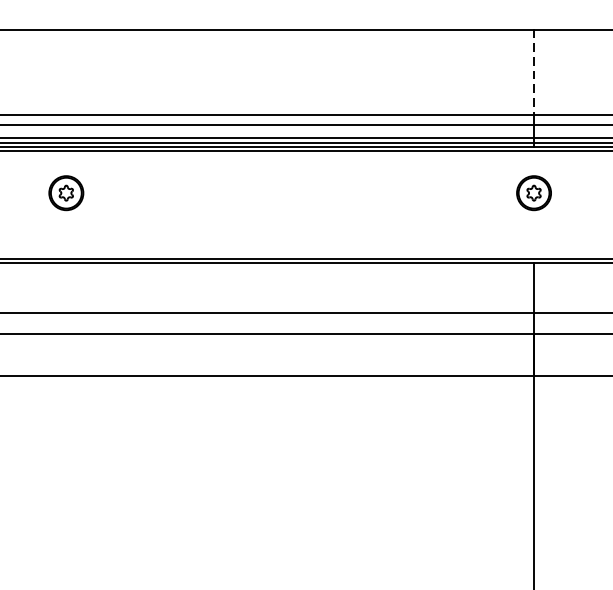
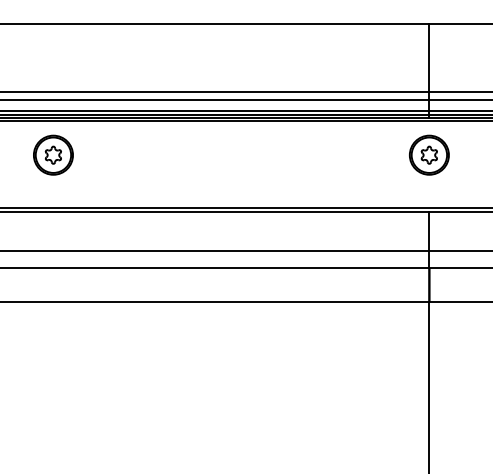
line: (534, 72) -> (429, 58), dashed -> solid
part: (66, 192) -> (53, 154), size x1.43
part: (534, 192) -> (429, 154), size x1.43

